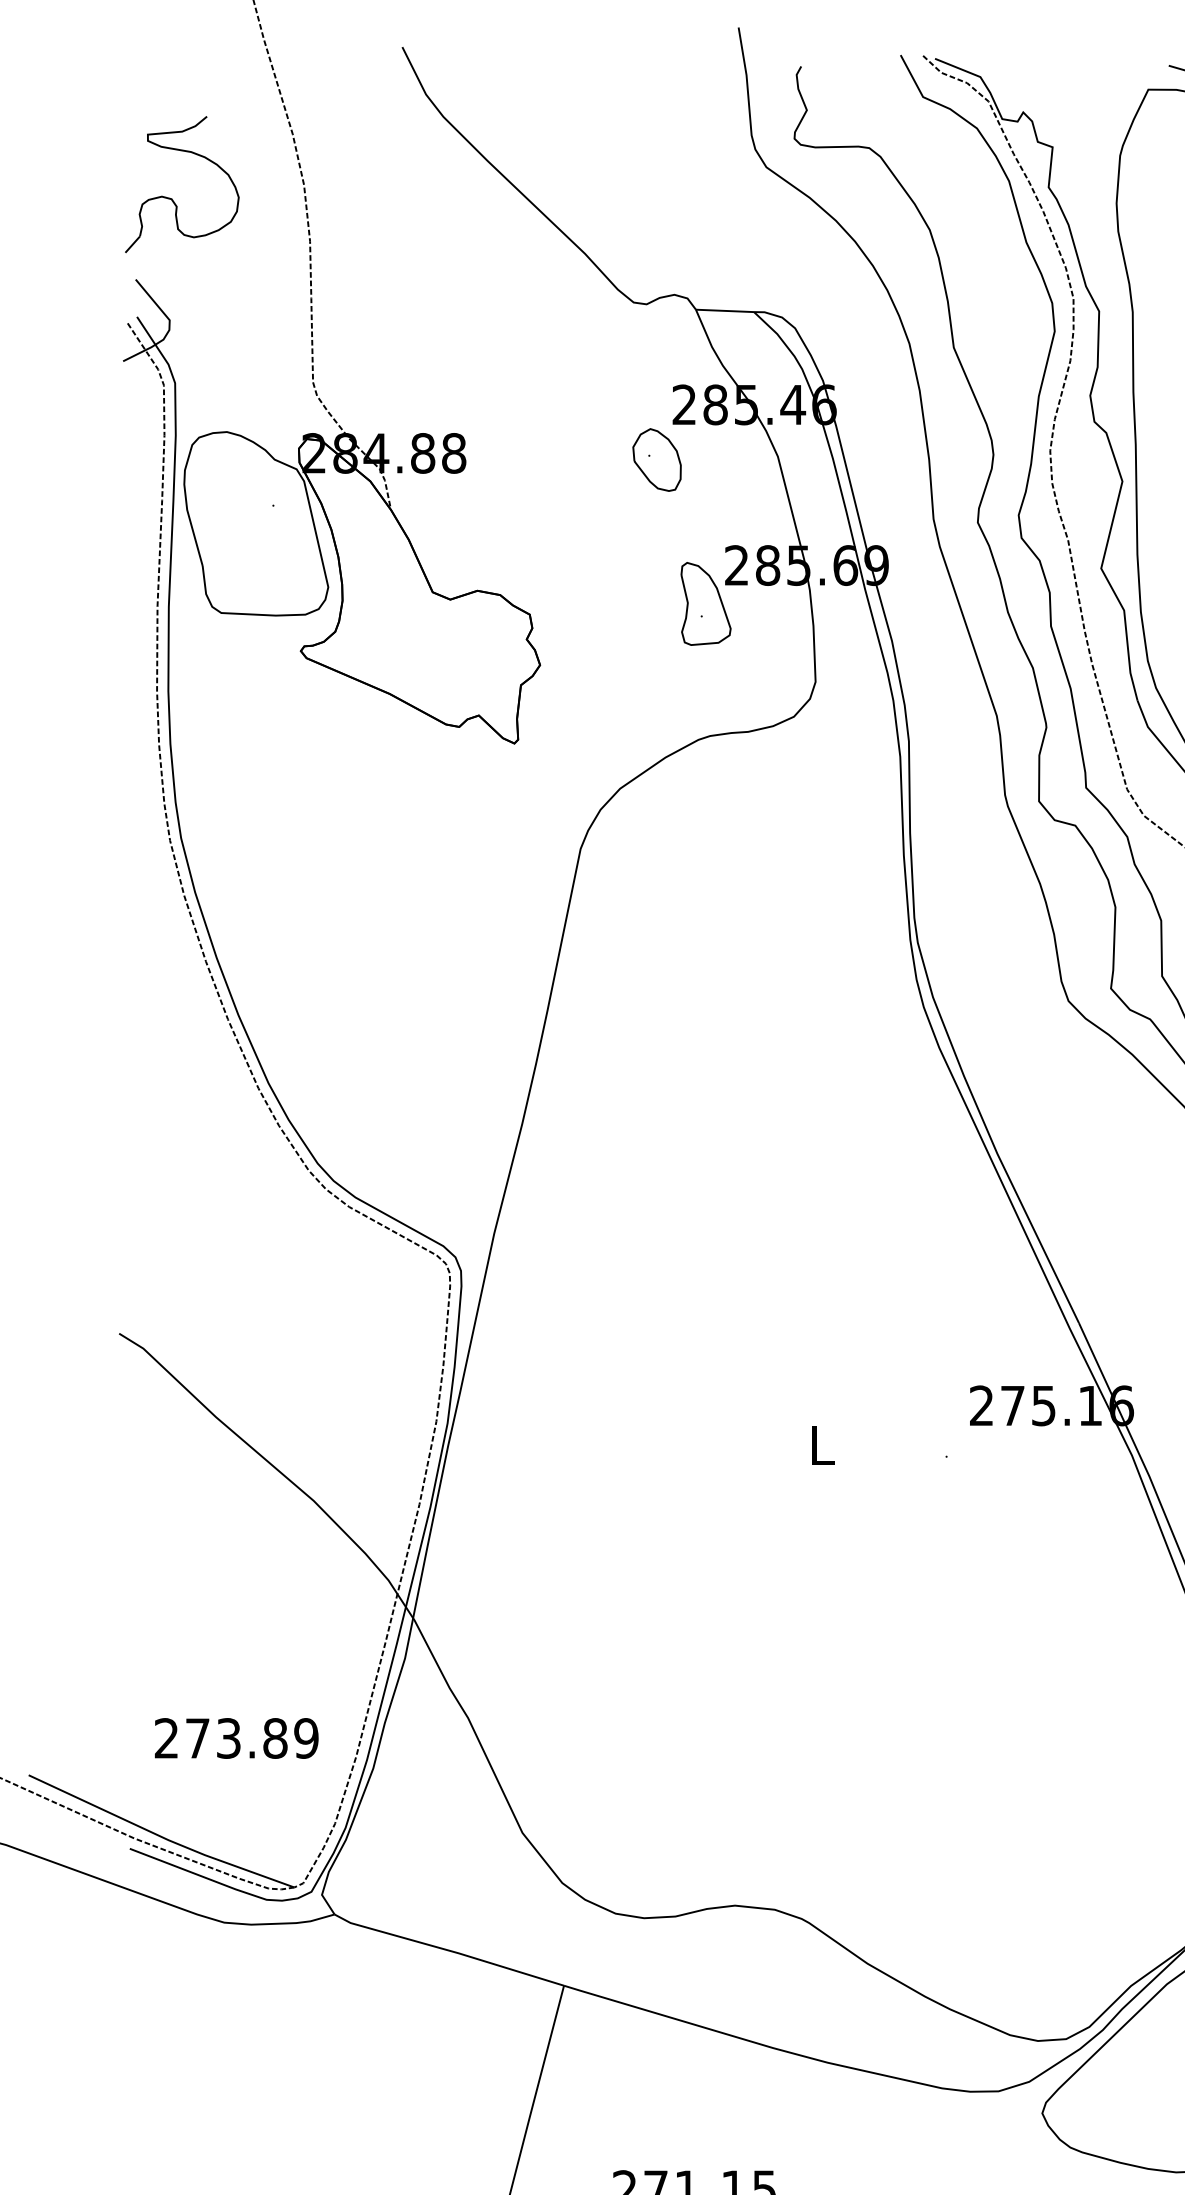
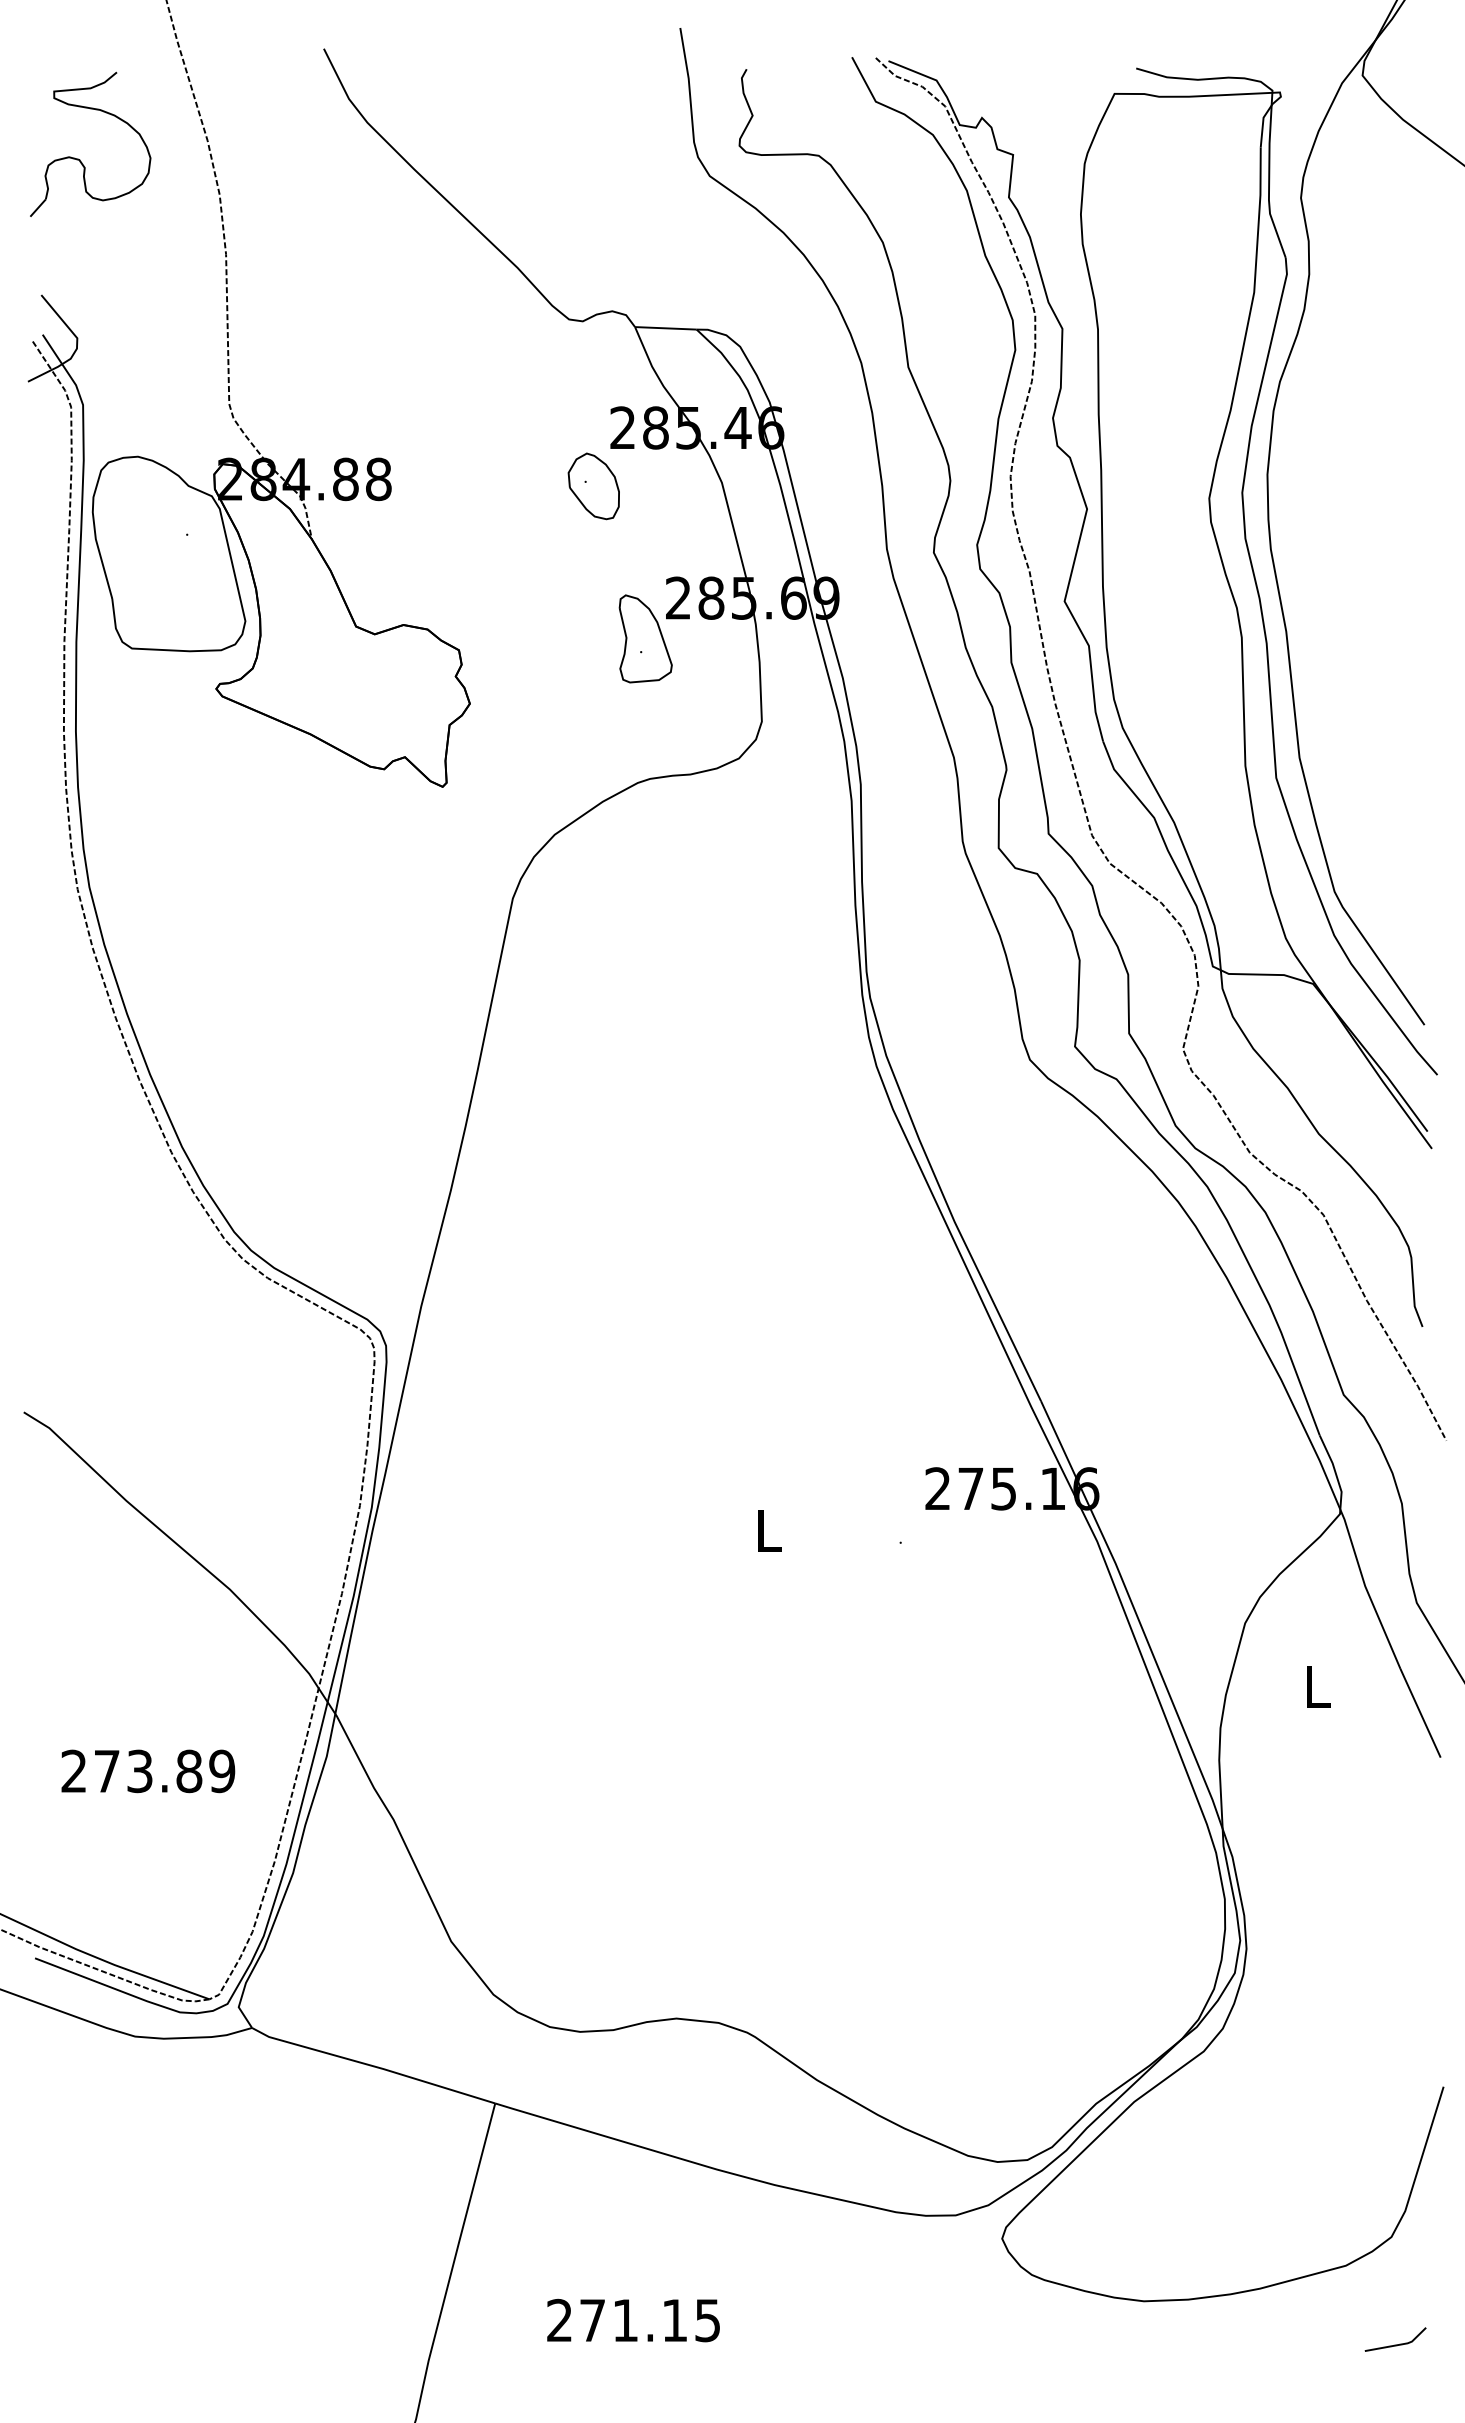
part: (172, 198) -> (80, 159), moved
text: (236, 1738) -> (148, 1771), moved

